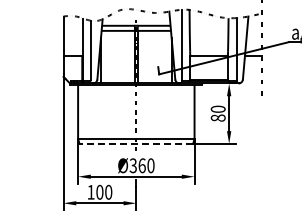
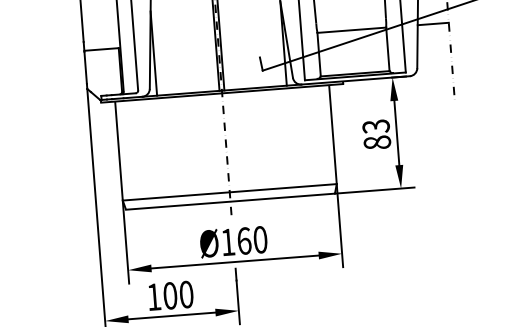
text: (218, 108) -> (376, 125), 80 -> 83
line: (136, 143) -> (230, 200), dashed -> solid
text: (132, 165) -> (226, 241), Ø360 -> Ø160

